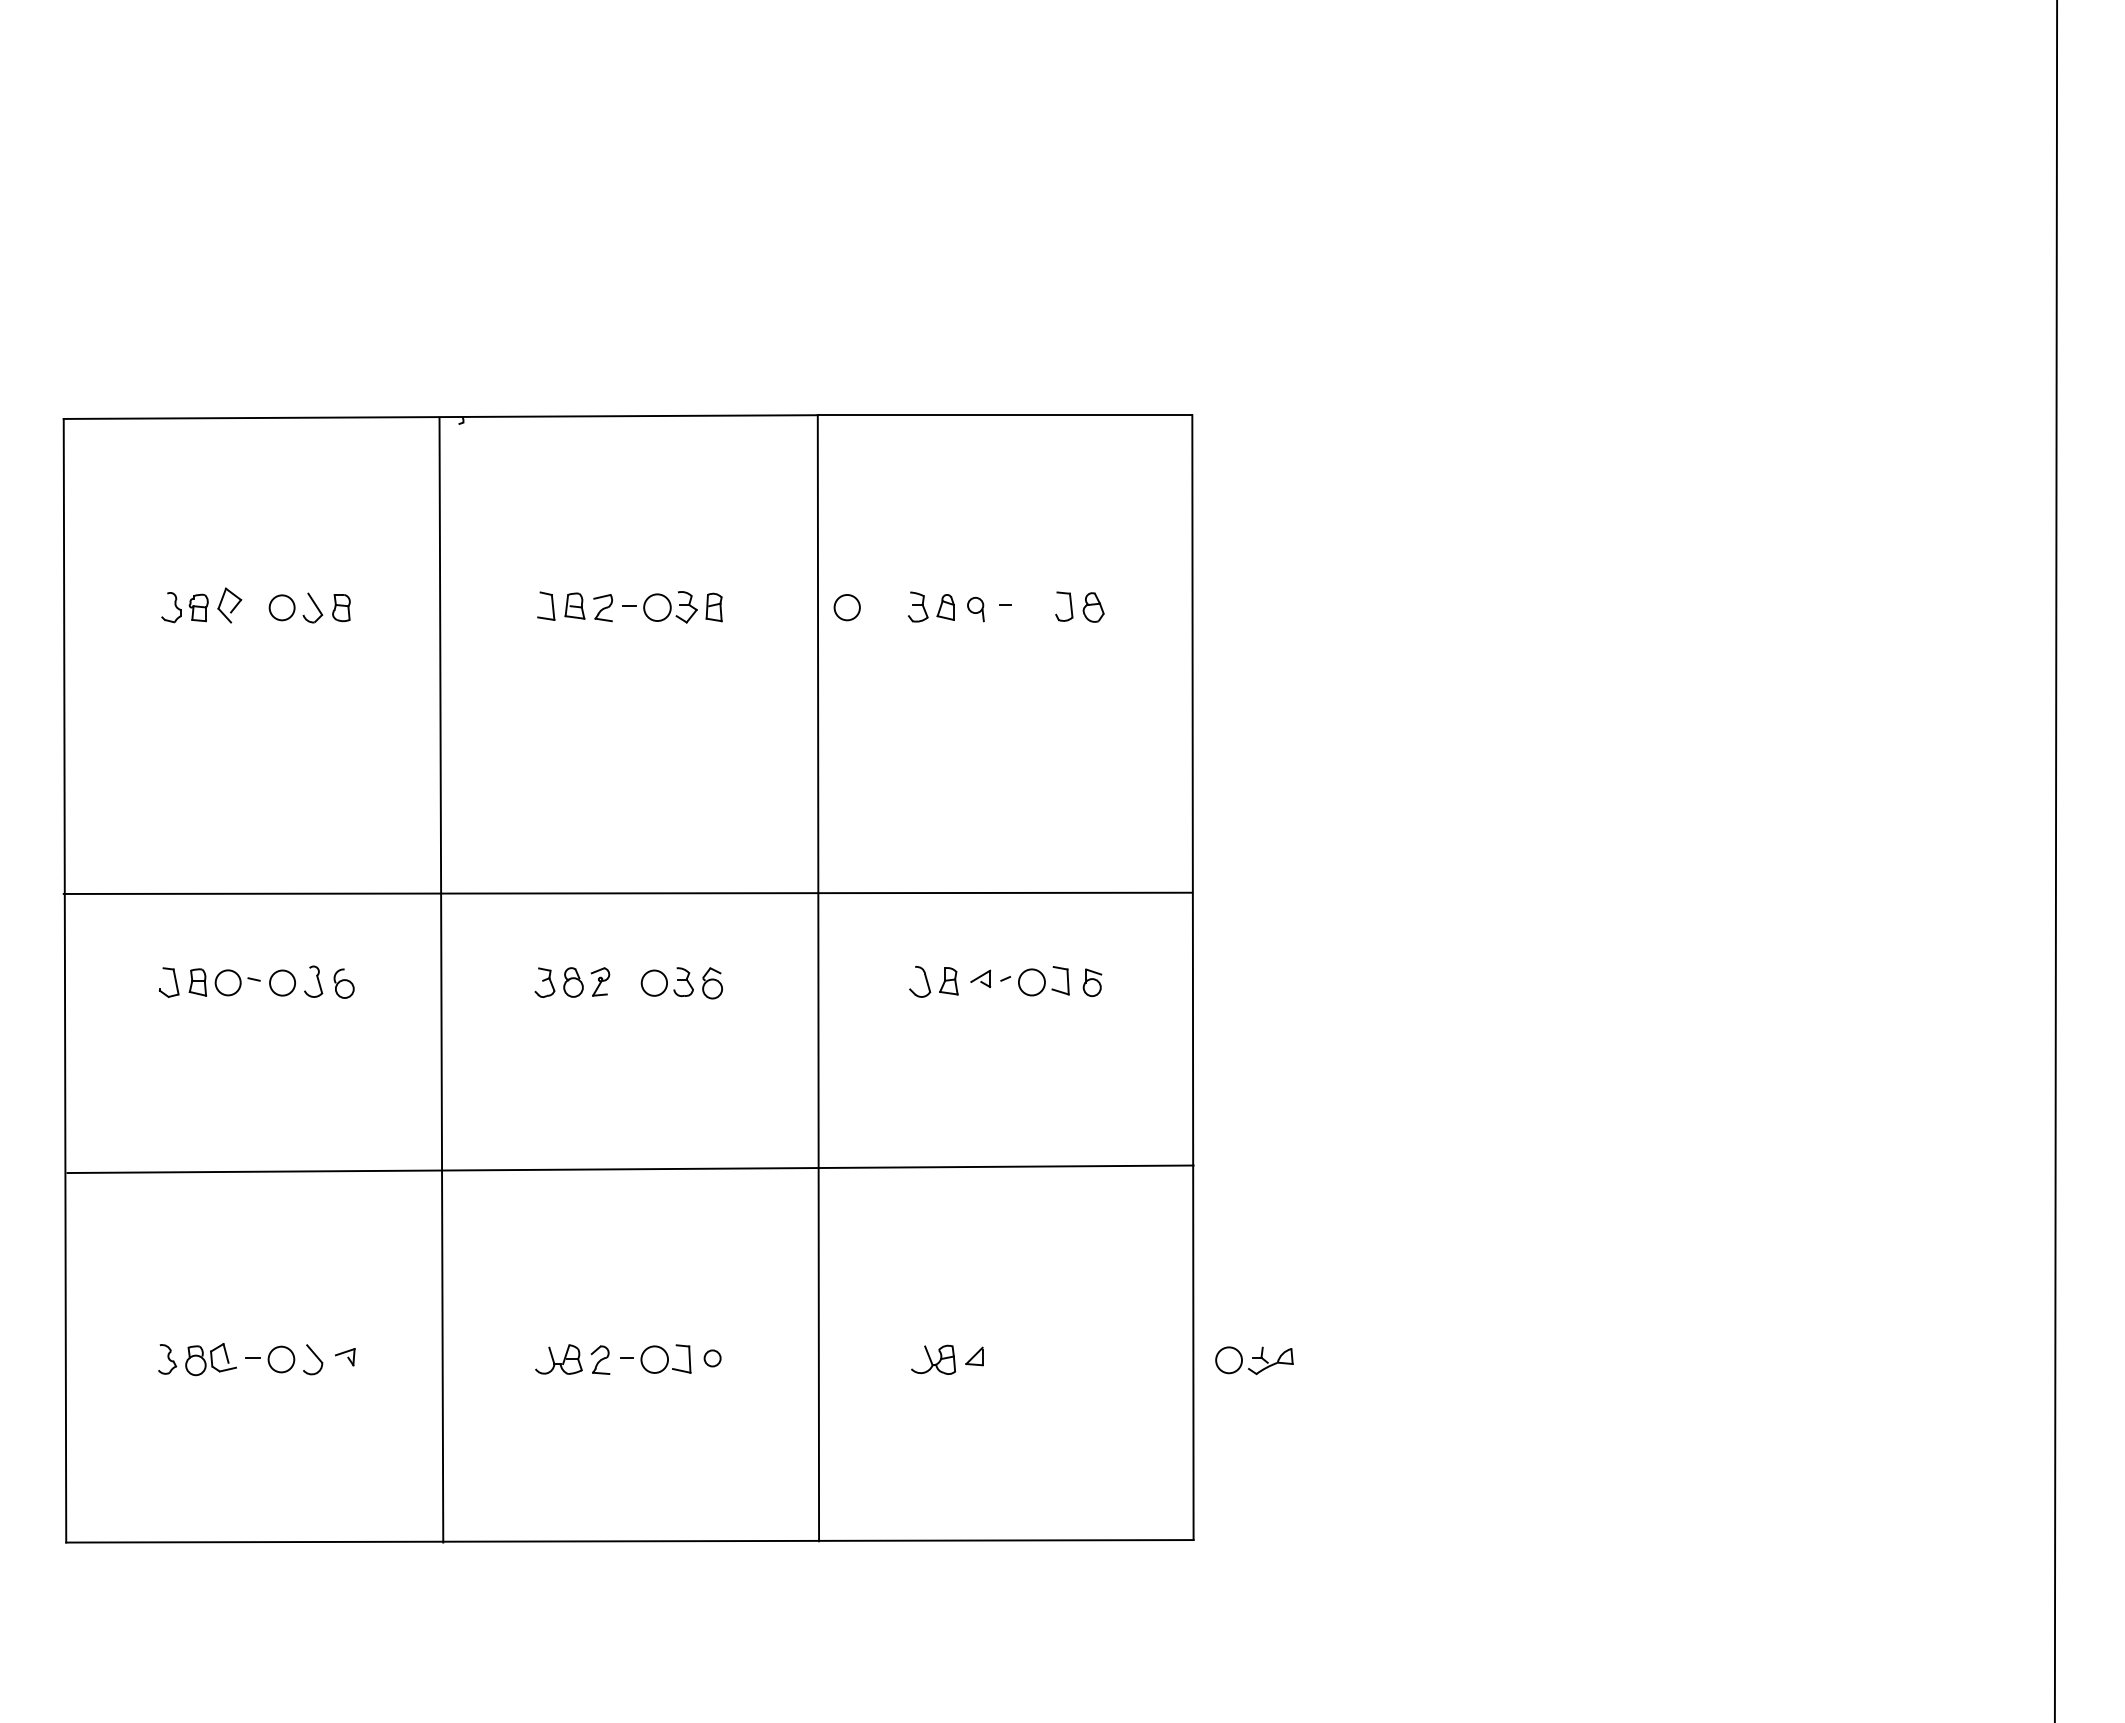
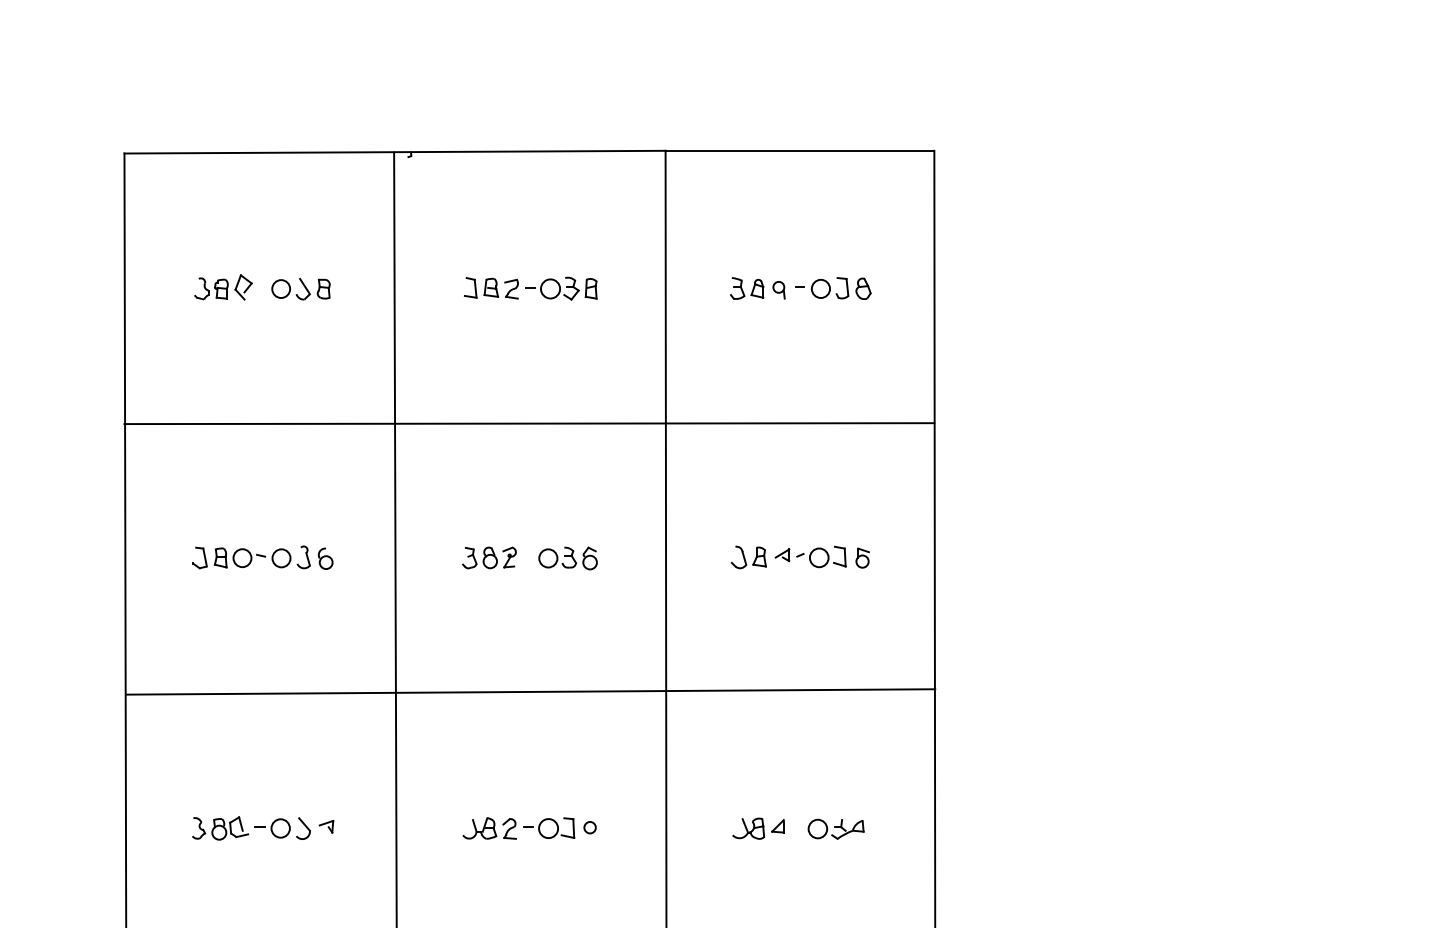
circle: (846, 607) -> (820, 288), moved
line: (627, 892) -> (529, 423), moved
part: (1254, 1360) -> (836, 829), moved

